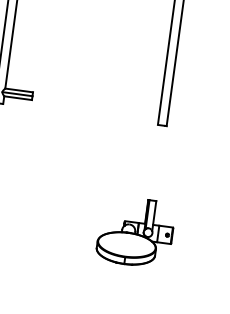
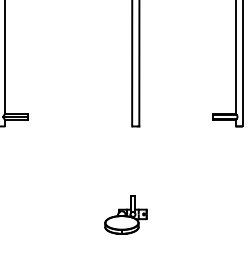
part: (135, 231) -> (125, 214), size x0.7

